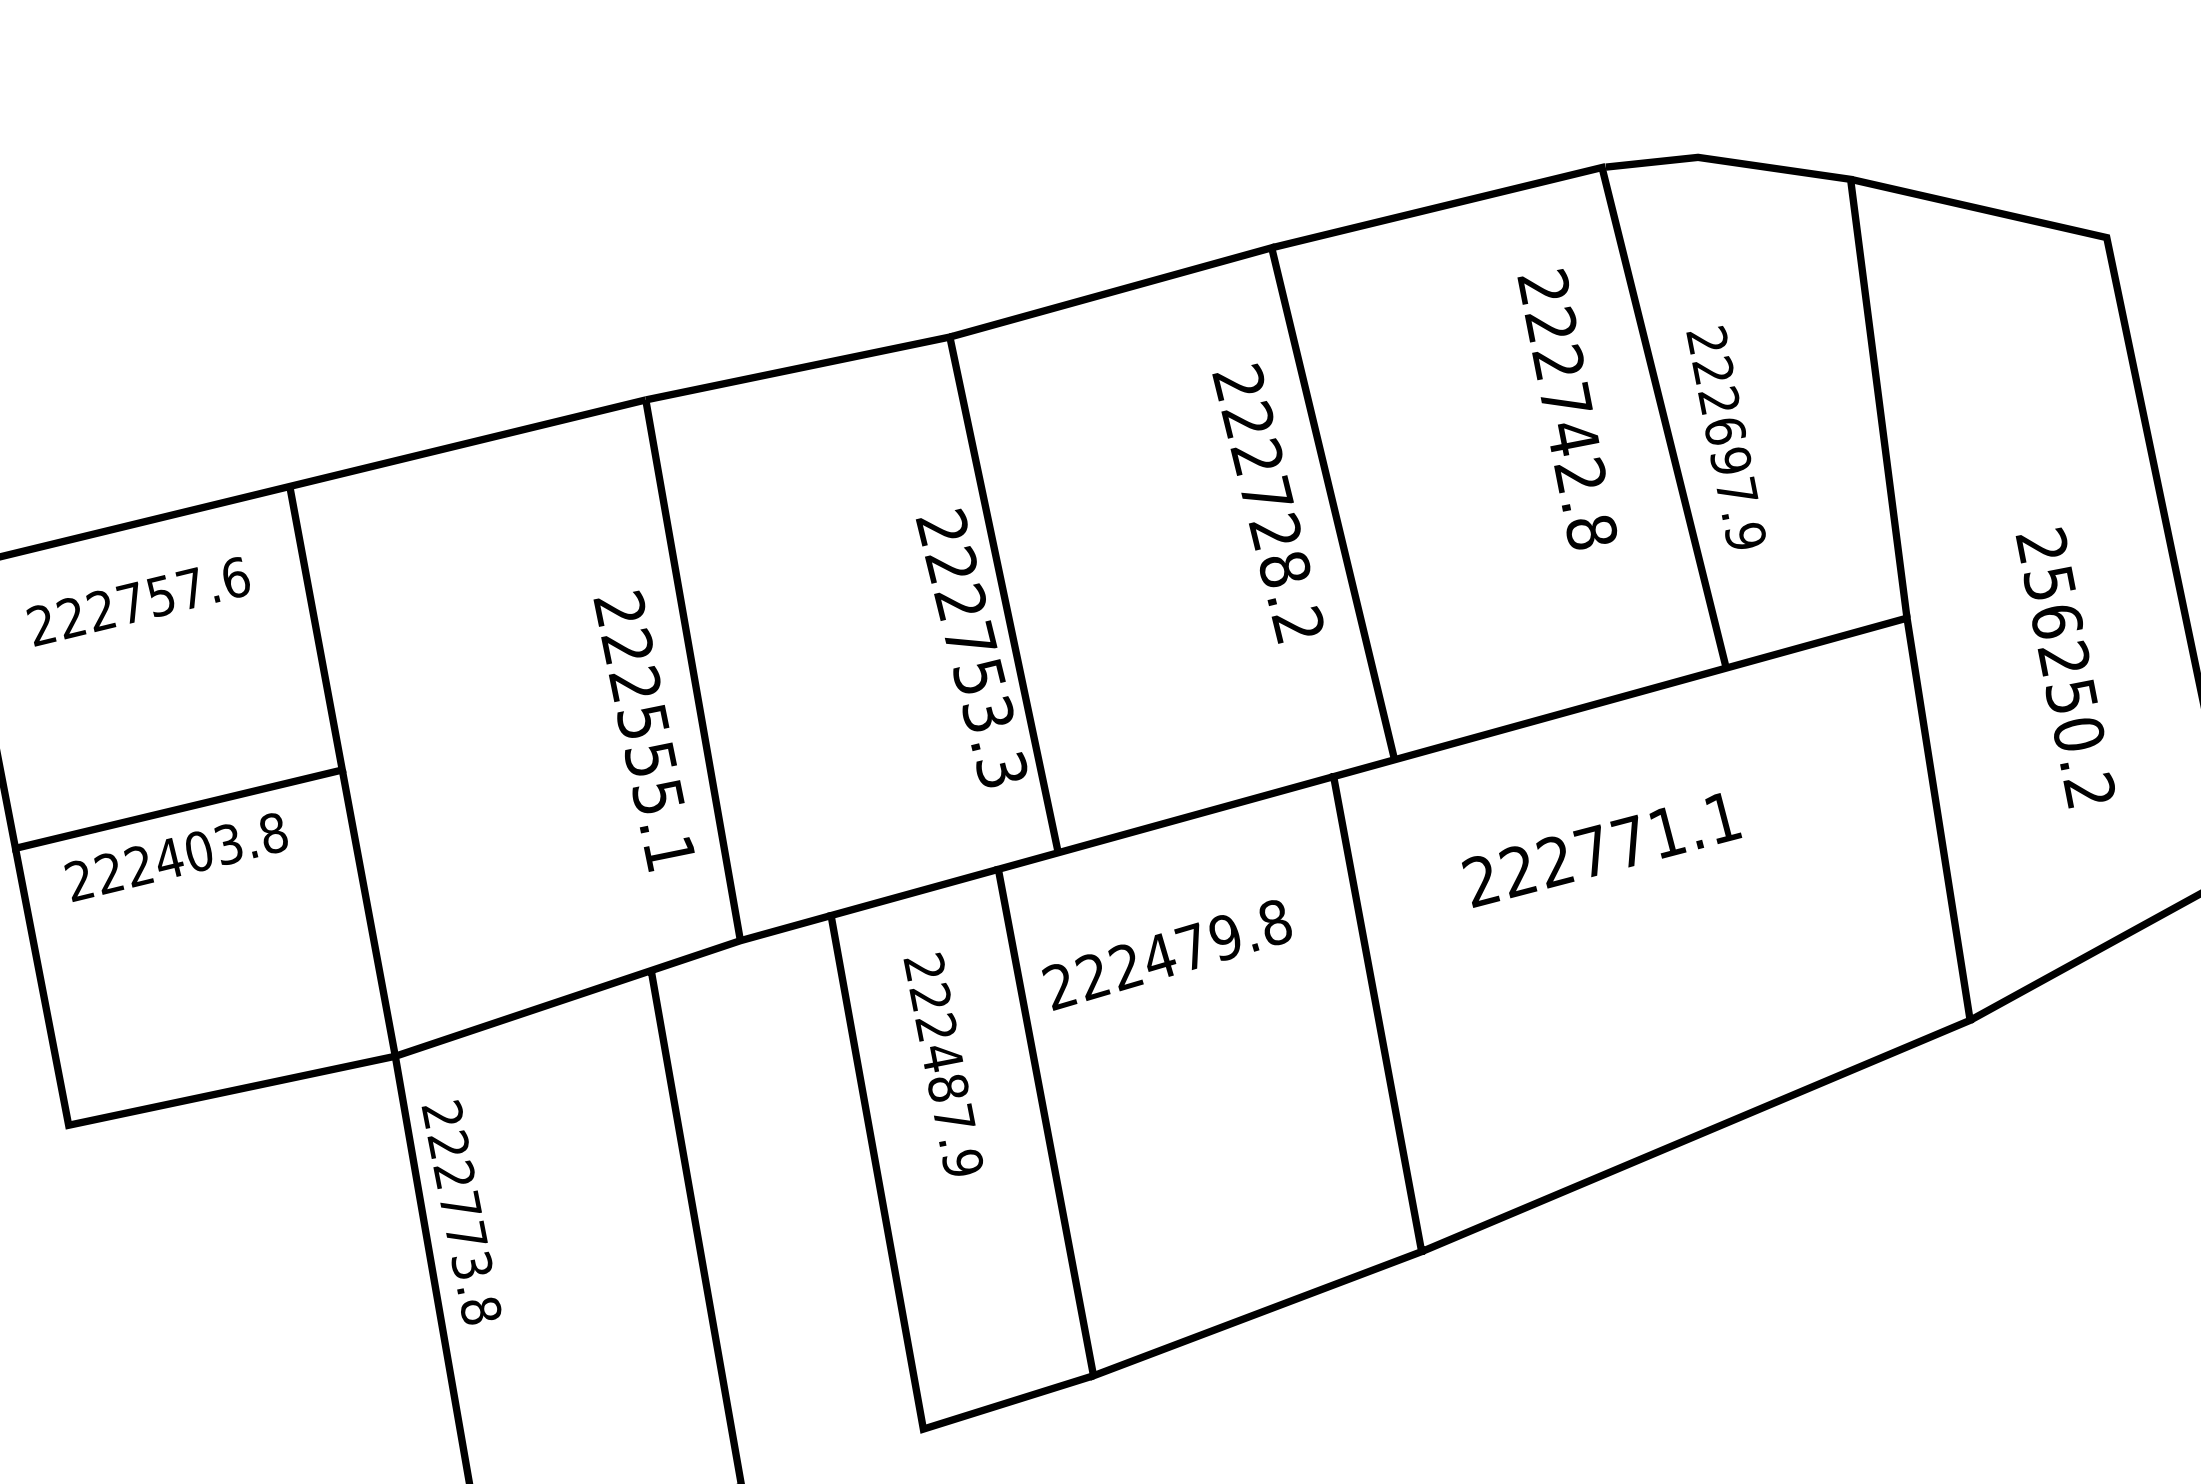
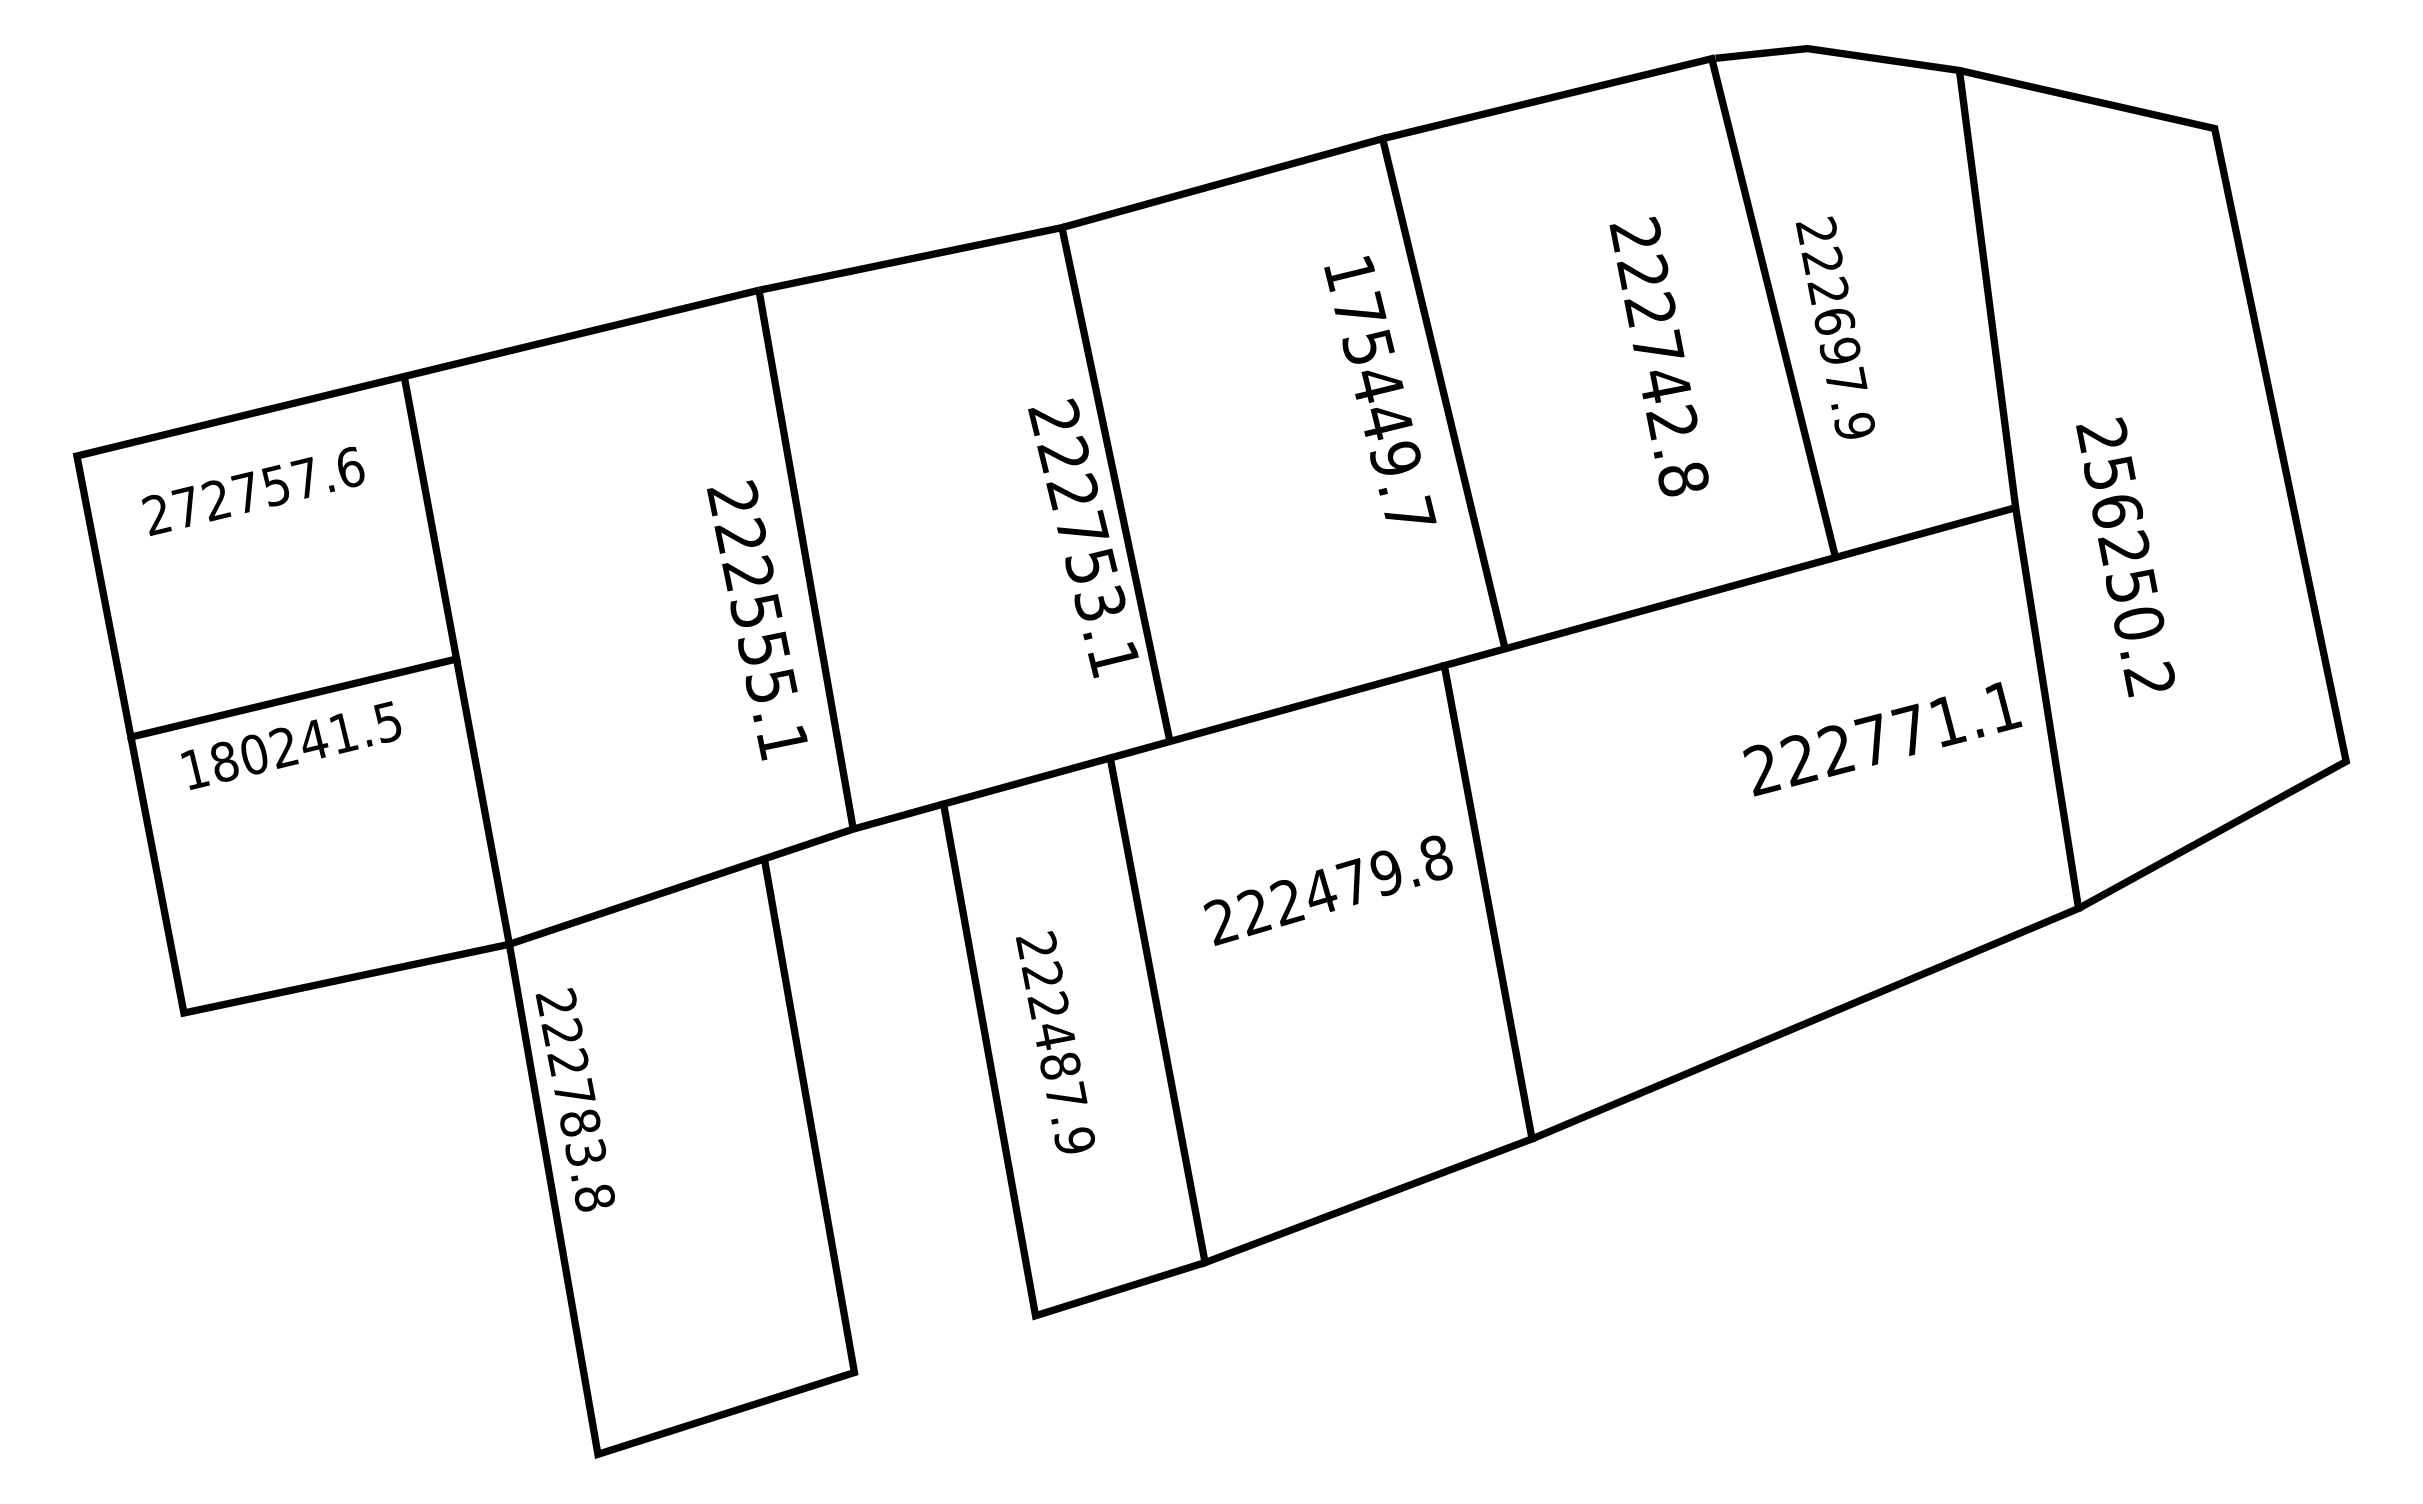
text: (1566, 409) -> (1658, 356), moved
text: (1268, 503) -> (1379, 393), 222728.2 -> 175449.7
text: (71, 616) -> (186, 506), 222757.6 -> 272757.6
text: (2065, 668) -> (2125, 557), moved
text: (1001, 770) -> (1113, 659), 222753.3 -> 222753.1
text: (1601, 850) -> (1882, 739), moved
text: (175, 856) -> (290, 745), 222403.8 -> 180241.5
text: (1166, 955) -> (1327, 890), moved
text: (943, 1064) -> (1055, 1042), moved
text: (466, 1235) -> (580, 1122), 222773.8 -> 222783.8

